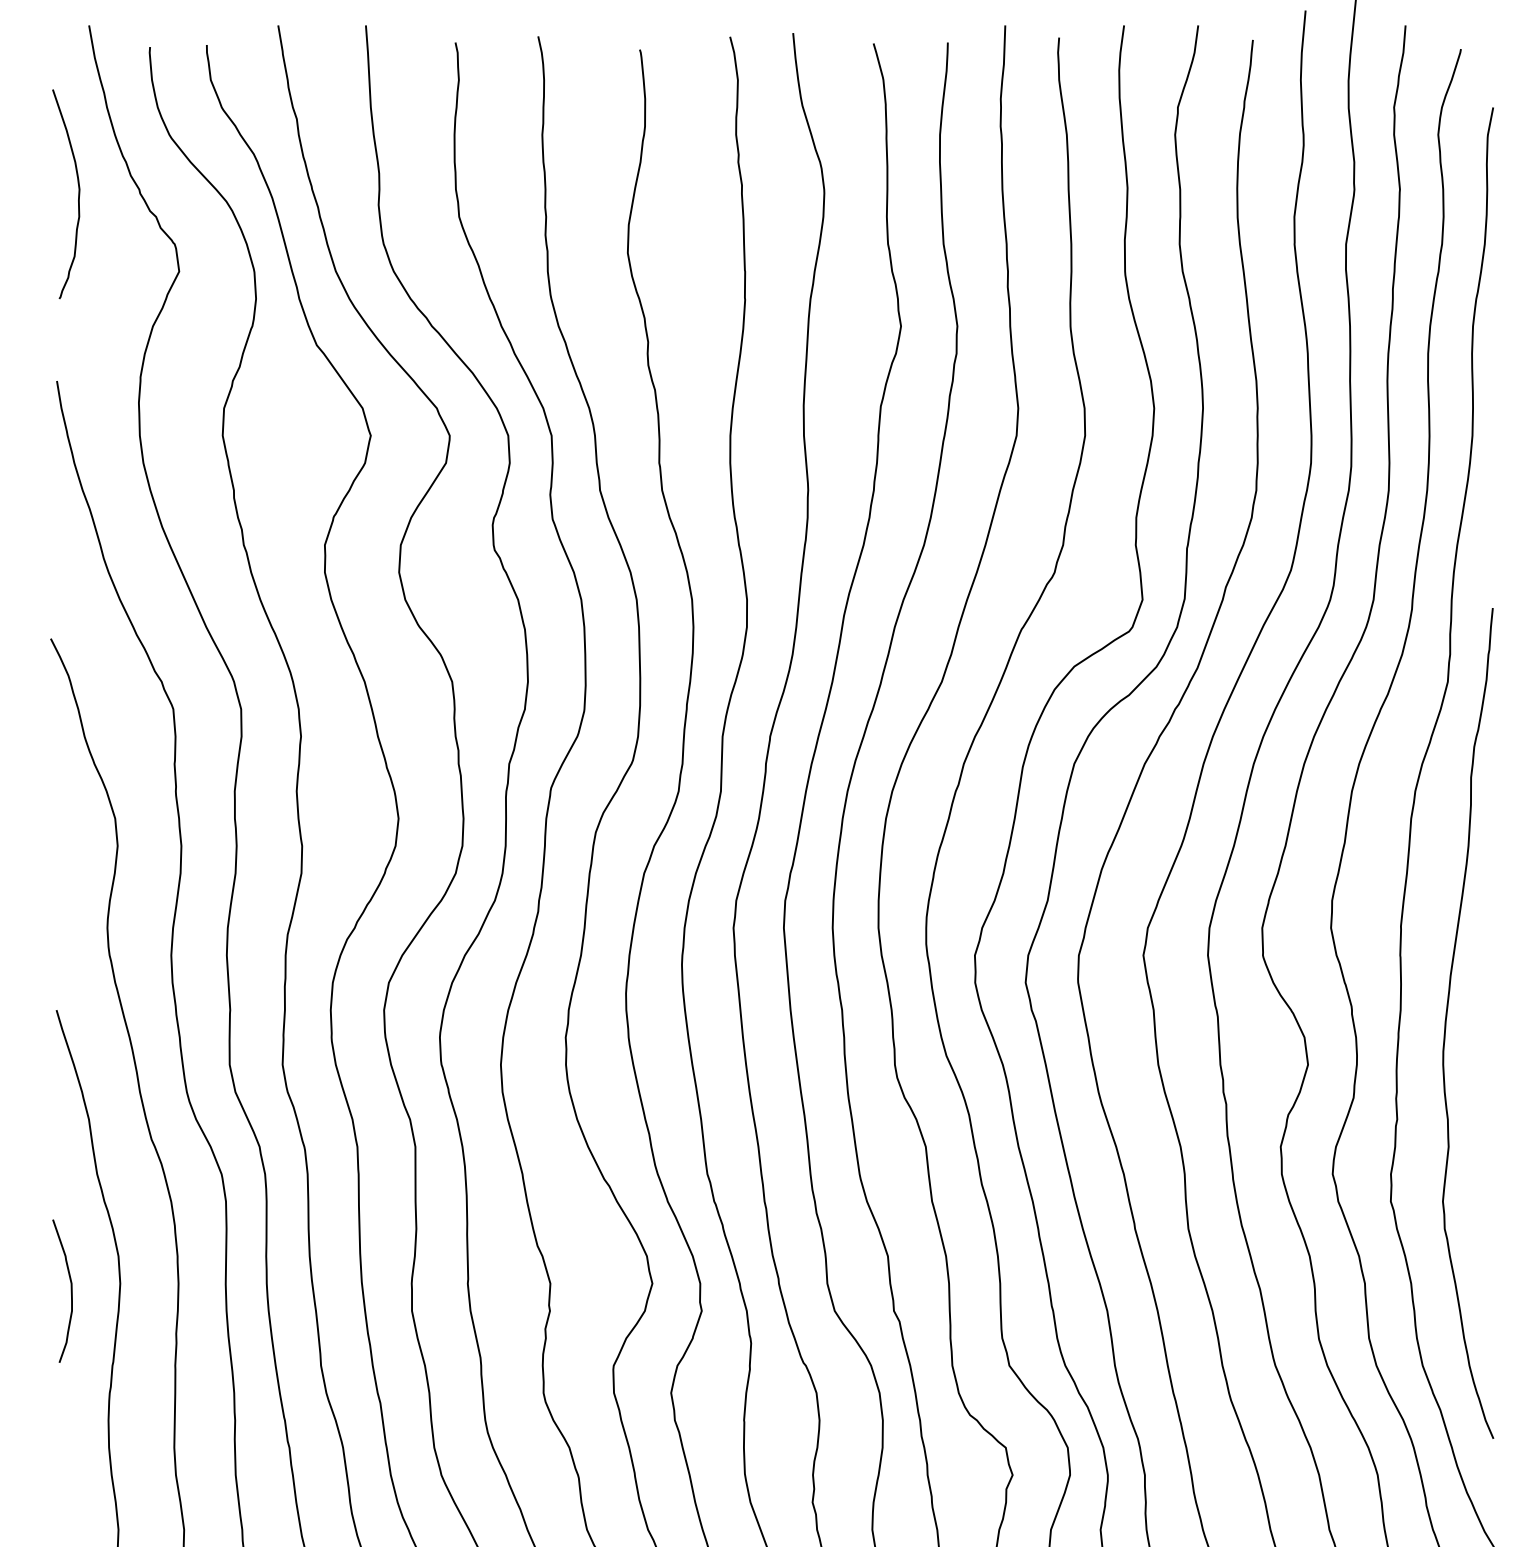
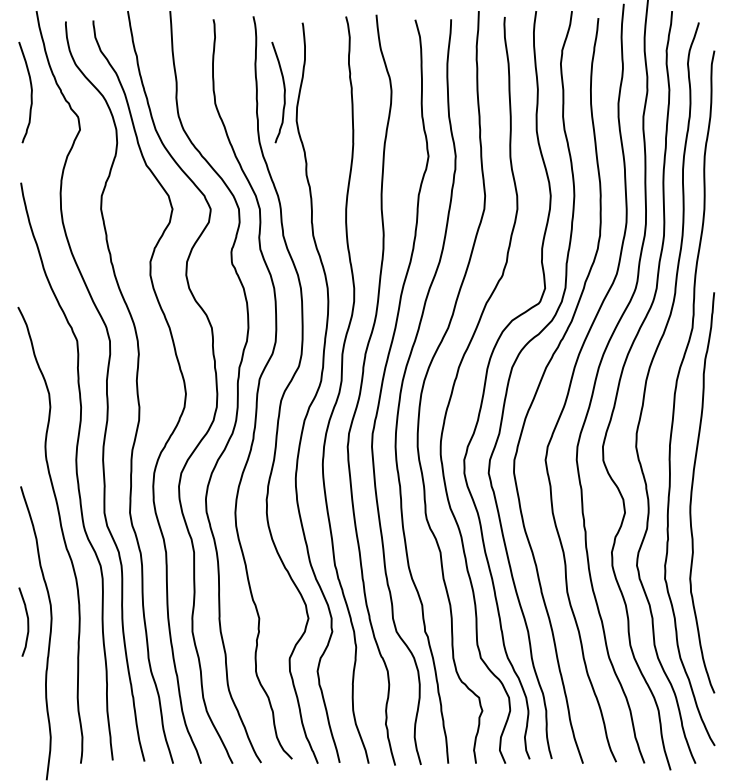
curve: (600, 194) -> (283, 92), added

